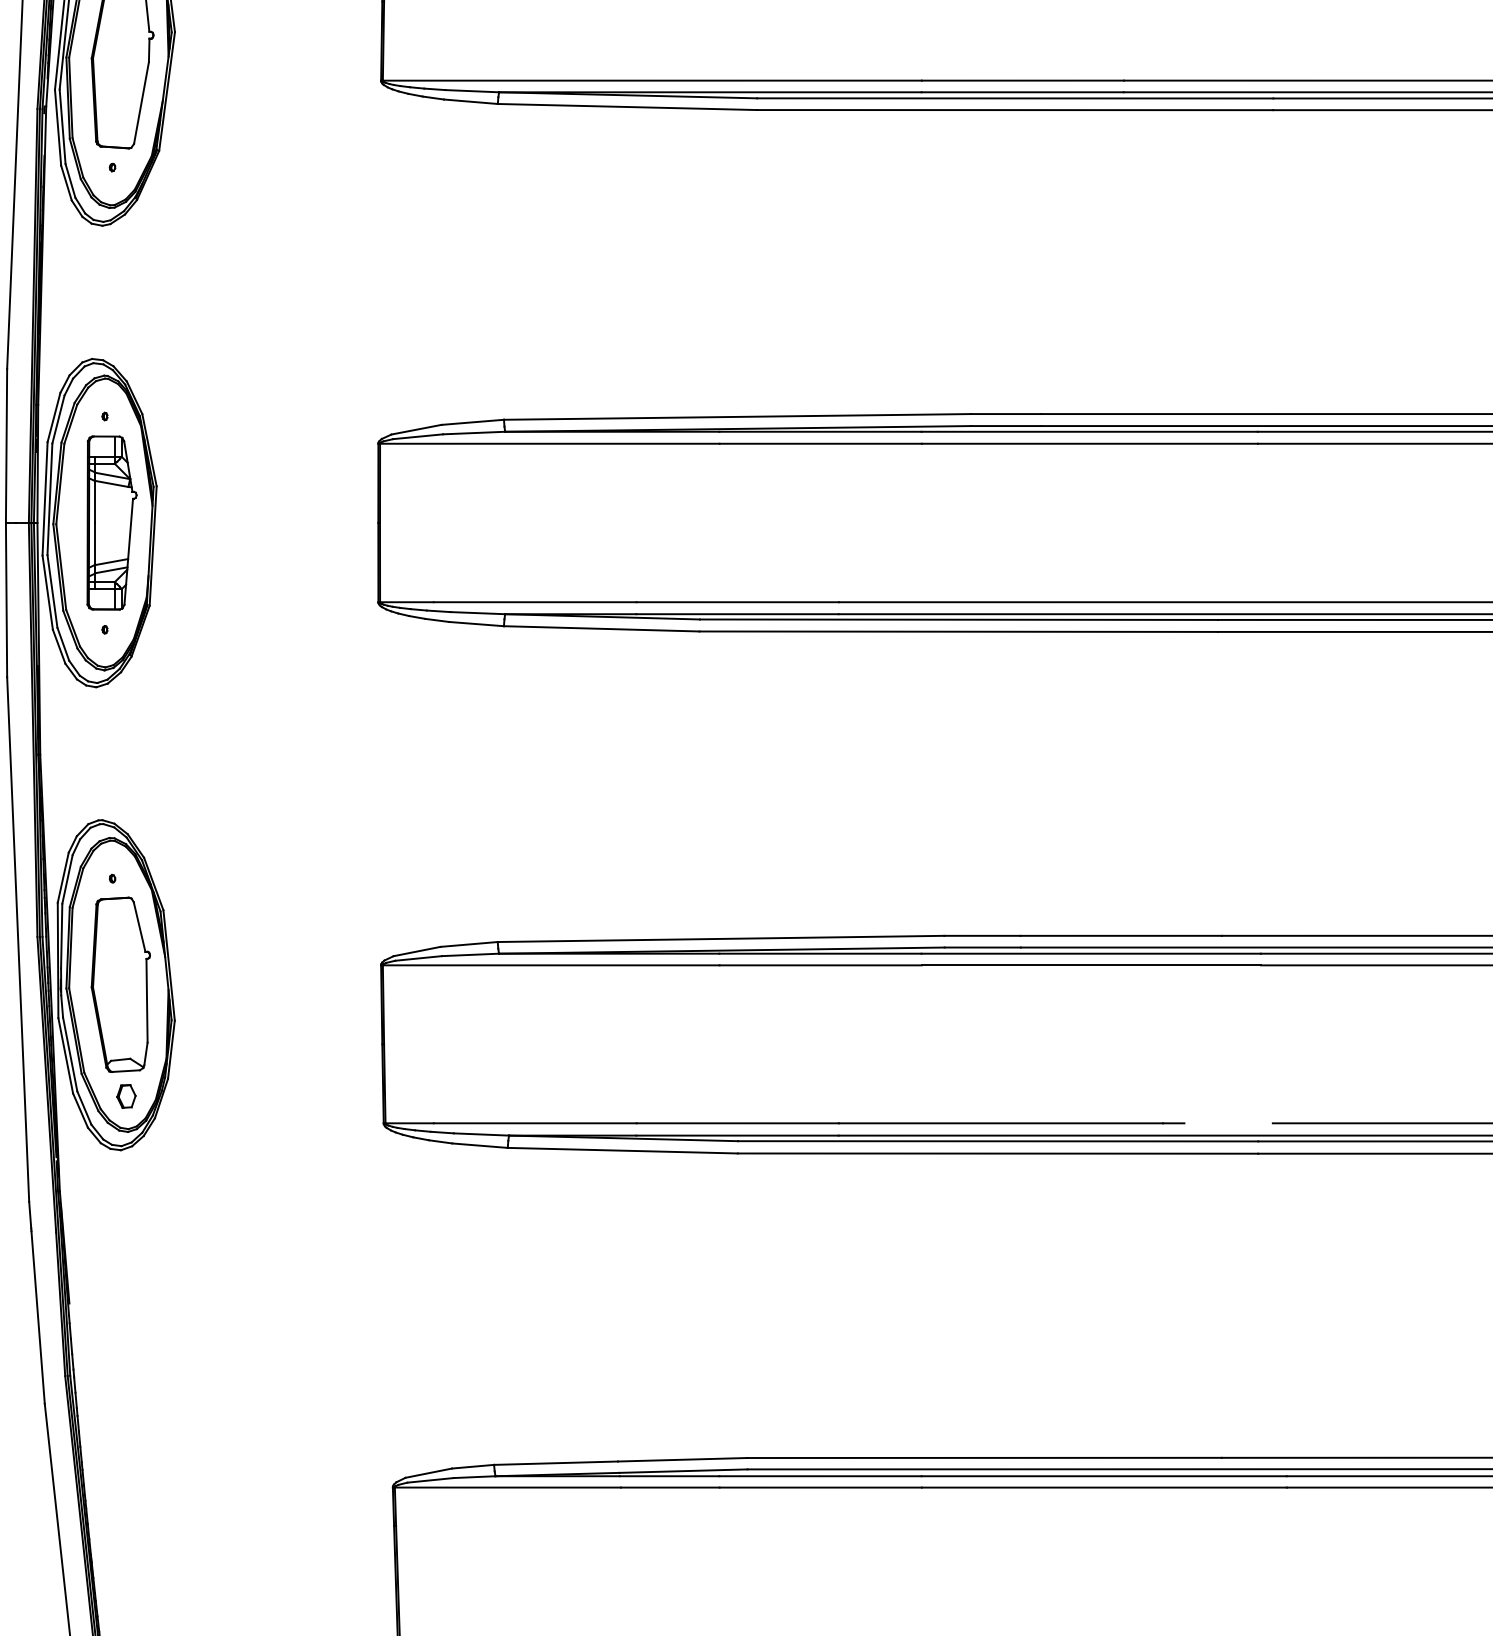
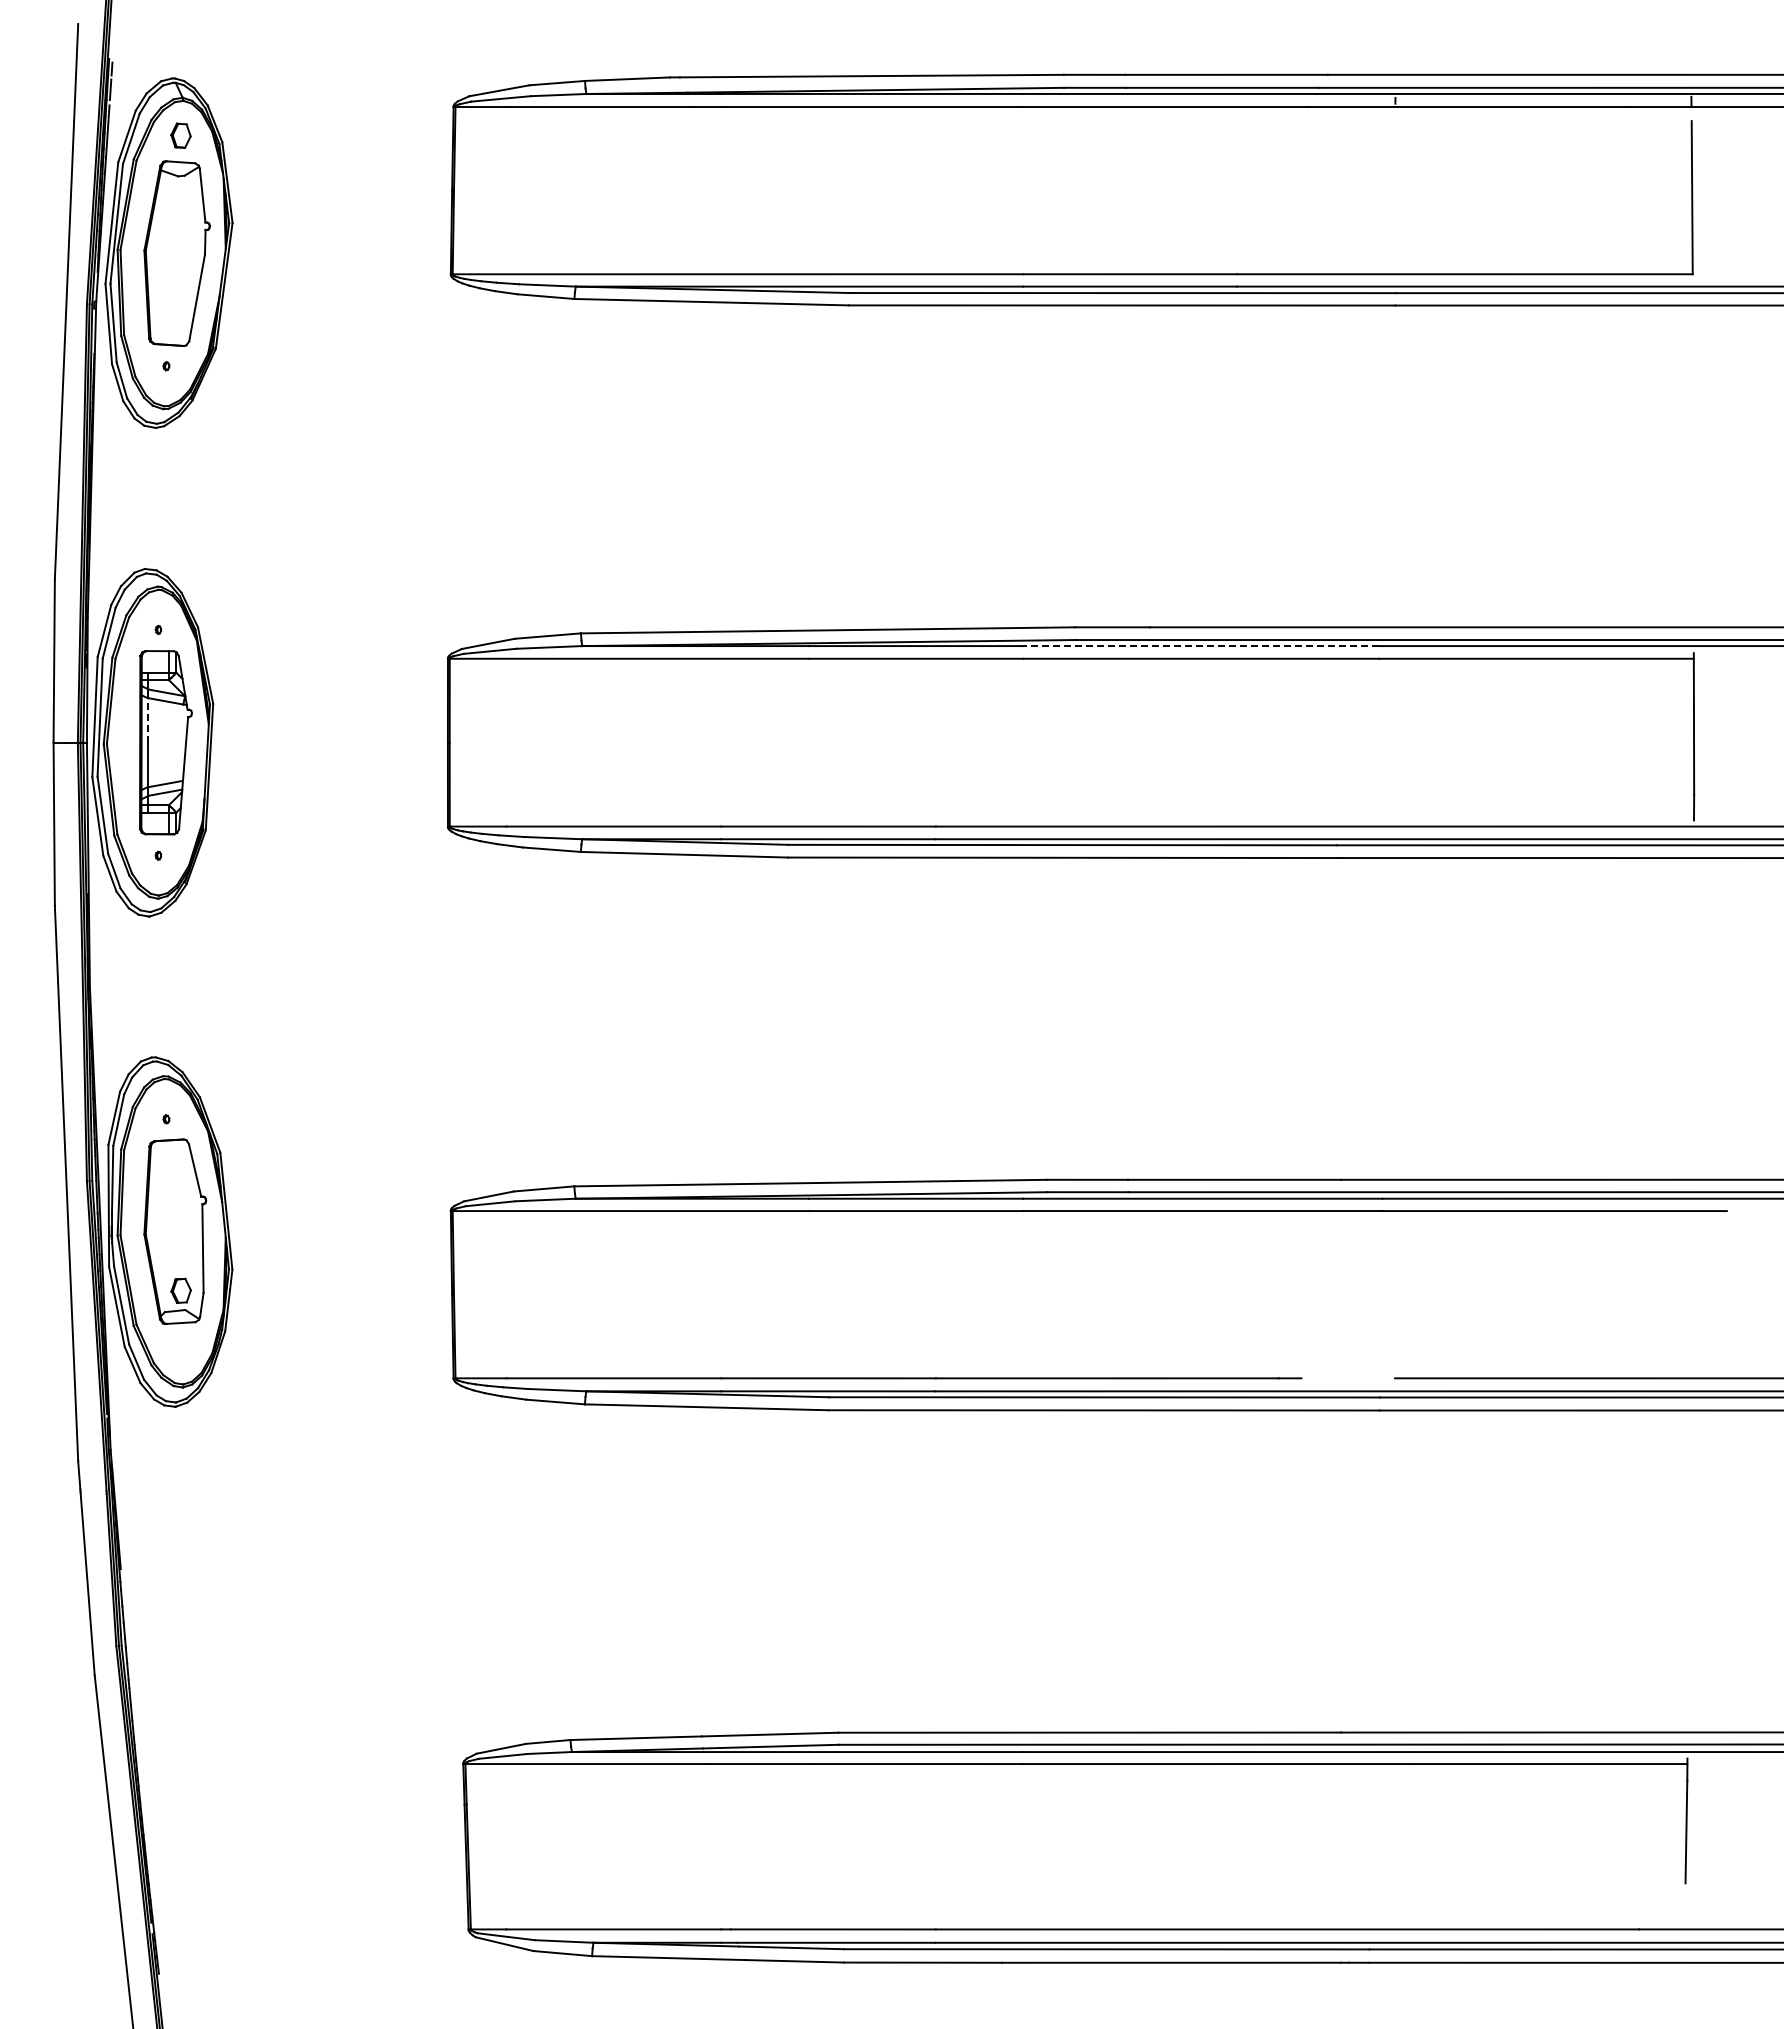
line: (1090, 432) -> (1201, 646), solid -> dashed
line: (95, 501) -> (148, 719), solid -> dashed
part: (125, 1096) -> (180, 1290), moved

